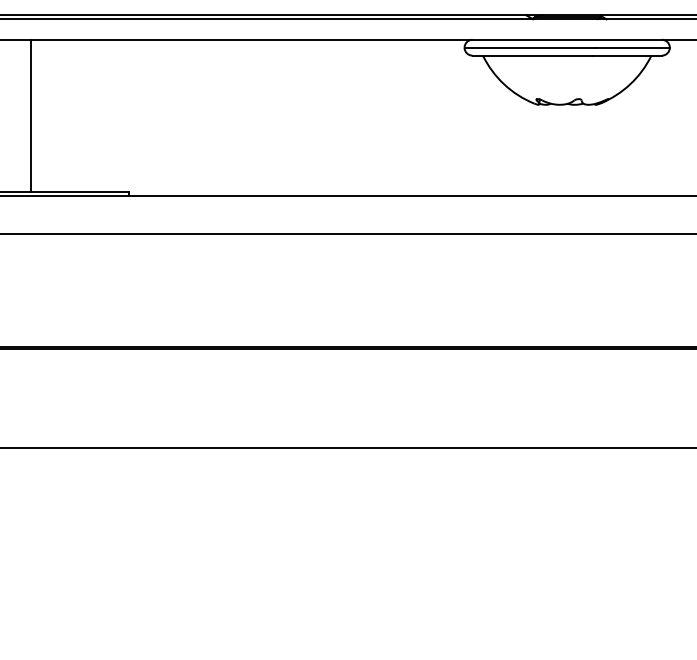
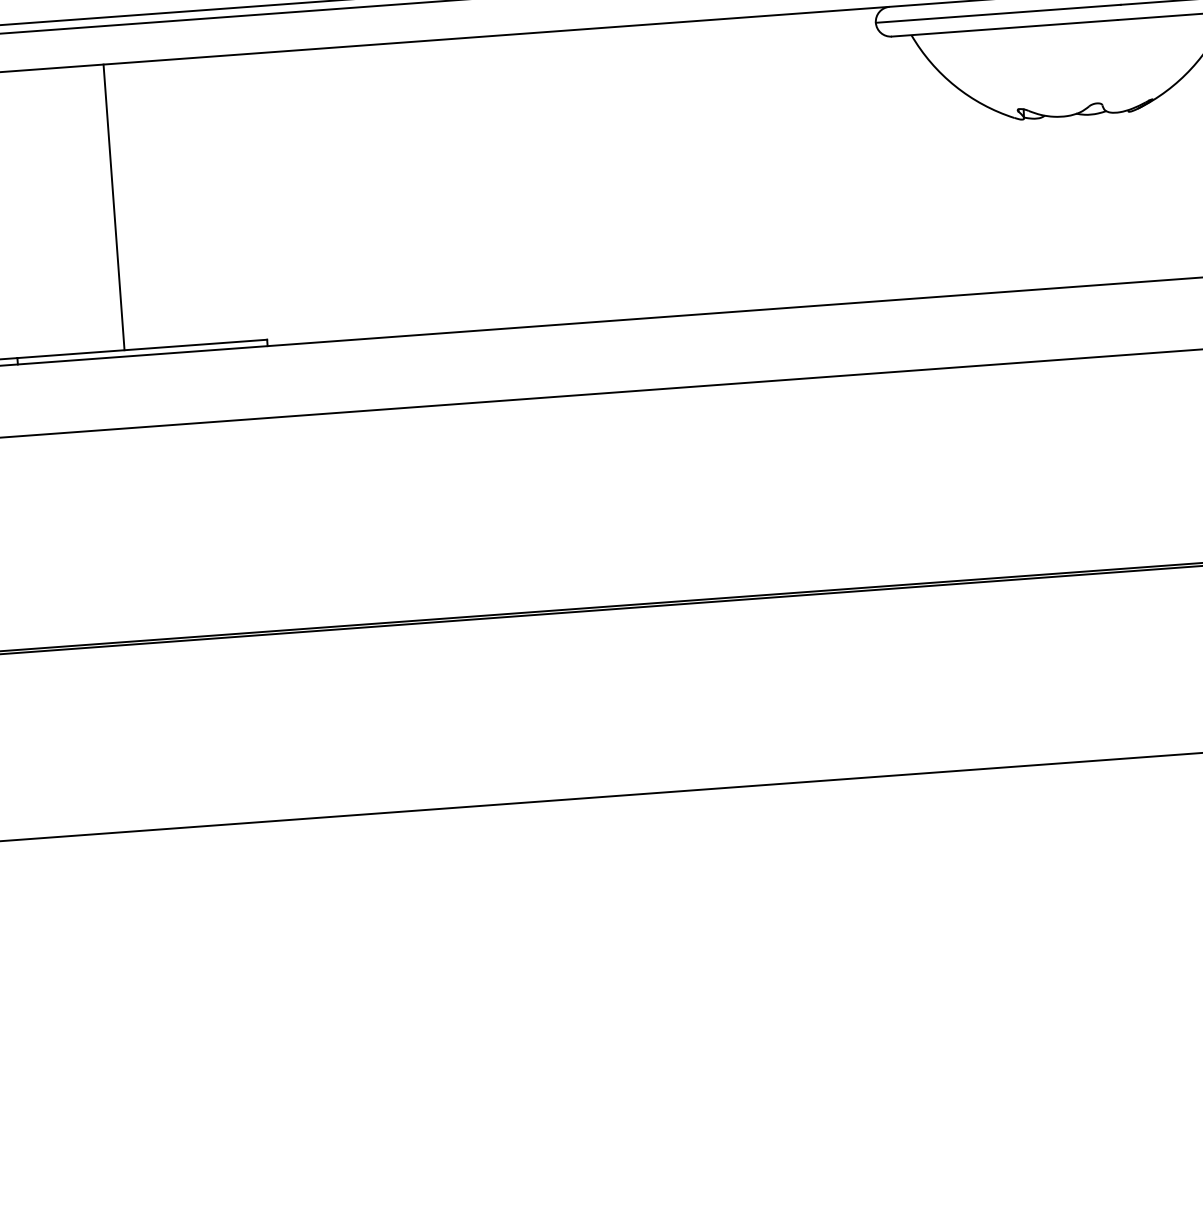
line: (31, 115) -> (114, 206), moved

